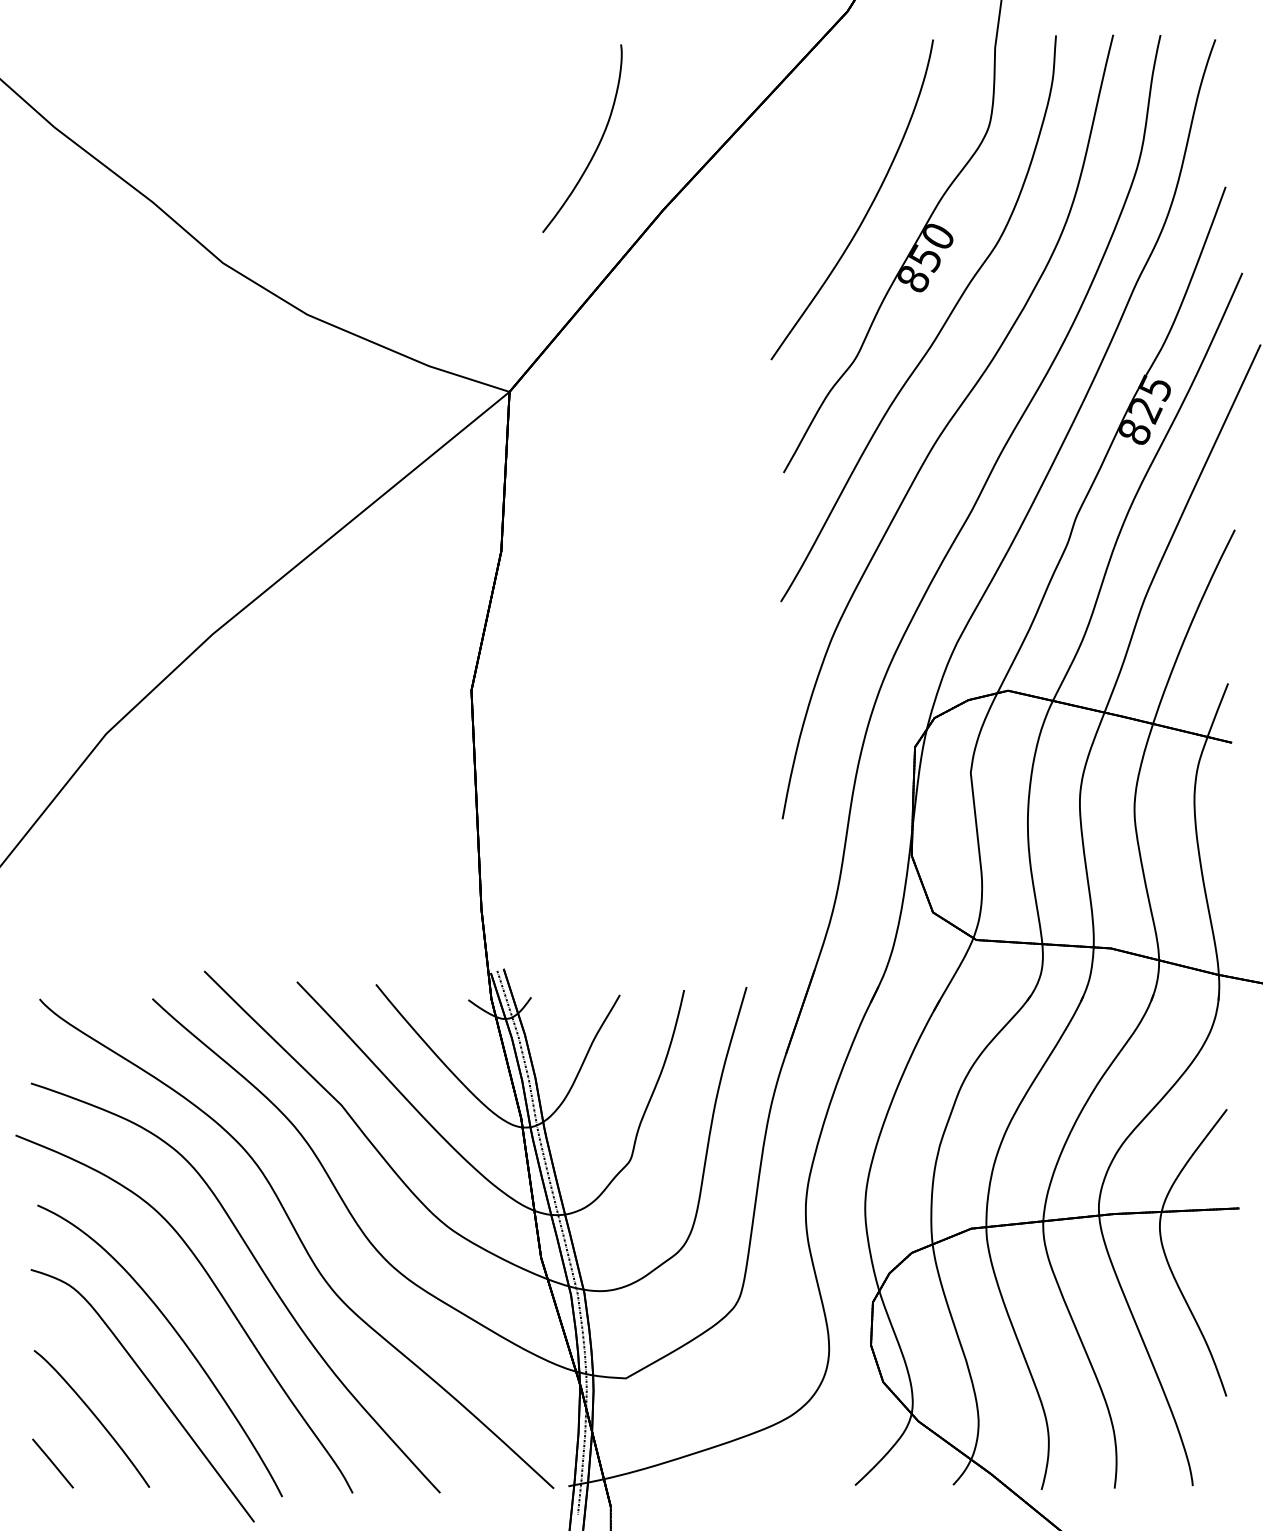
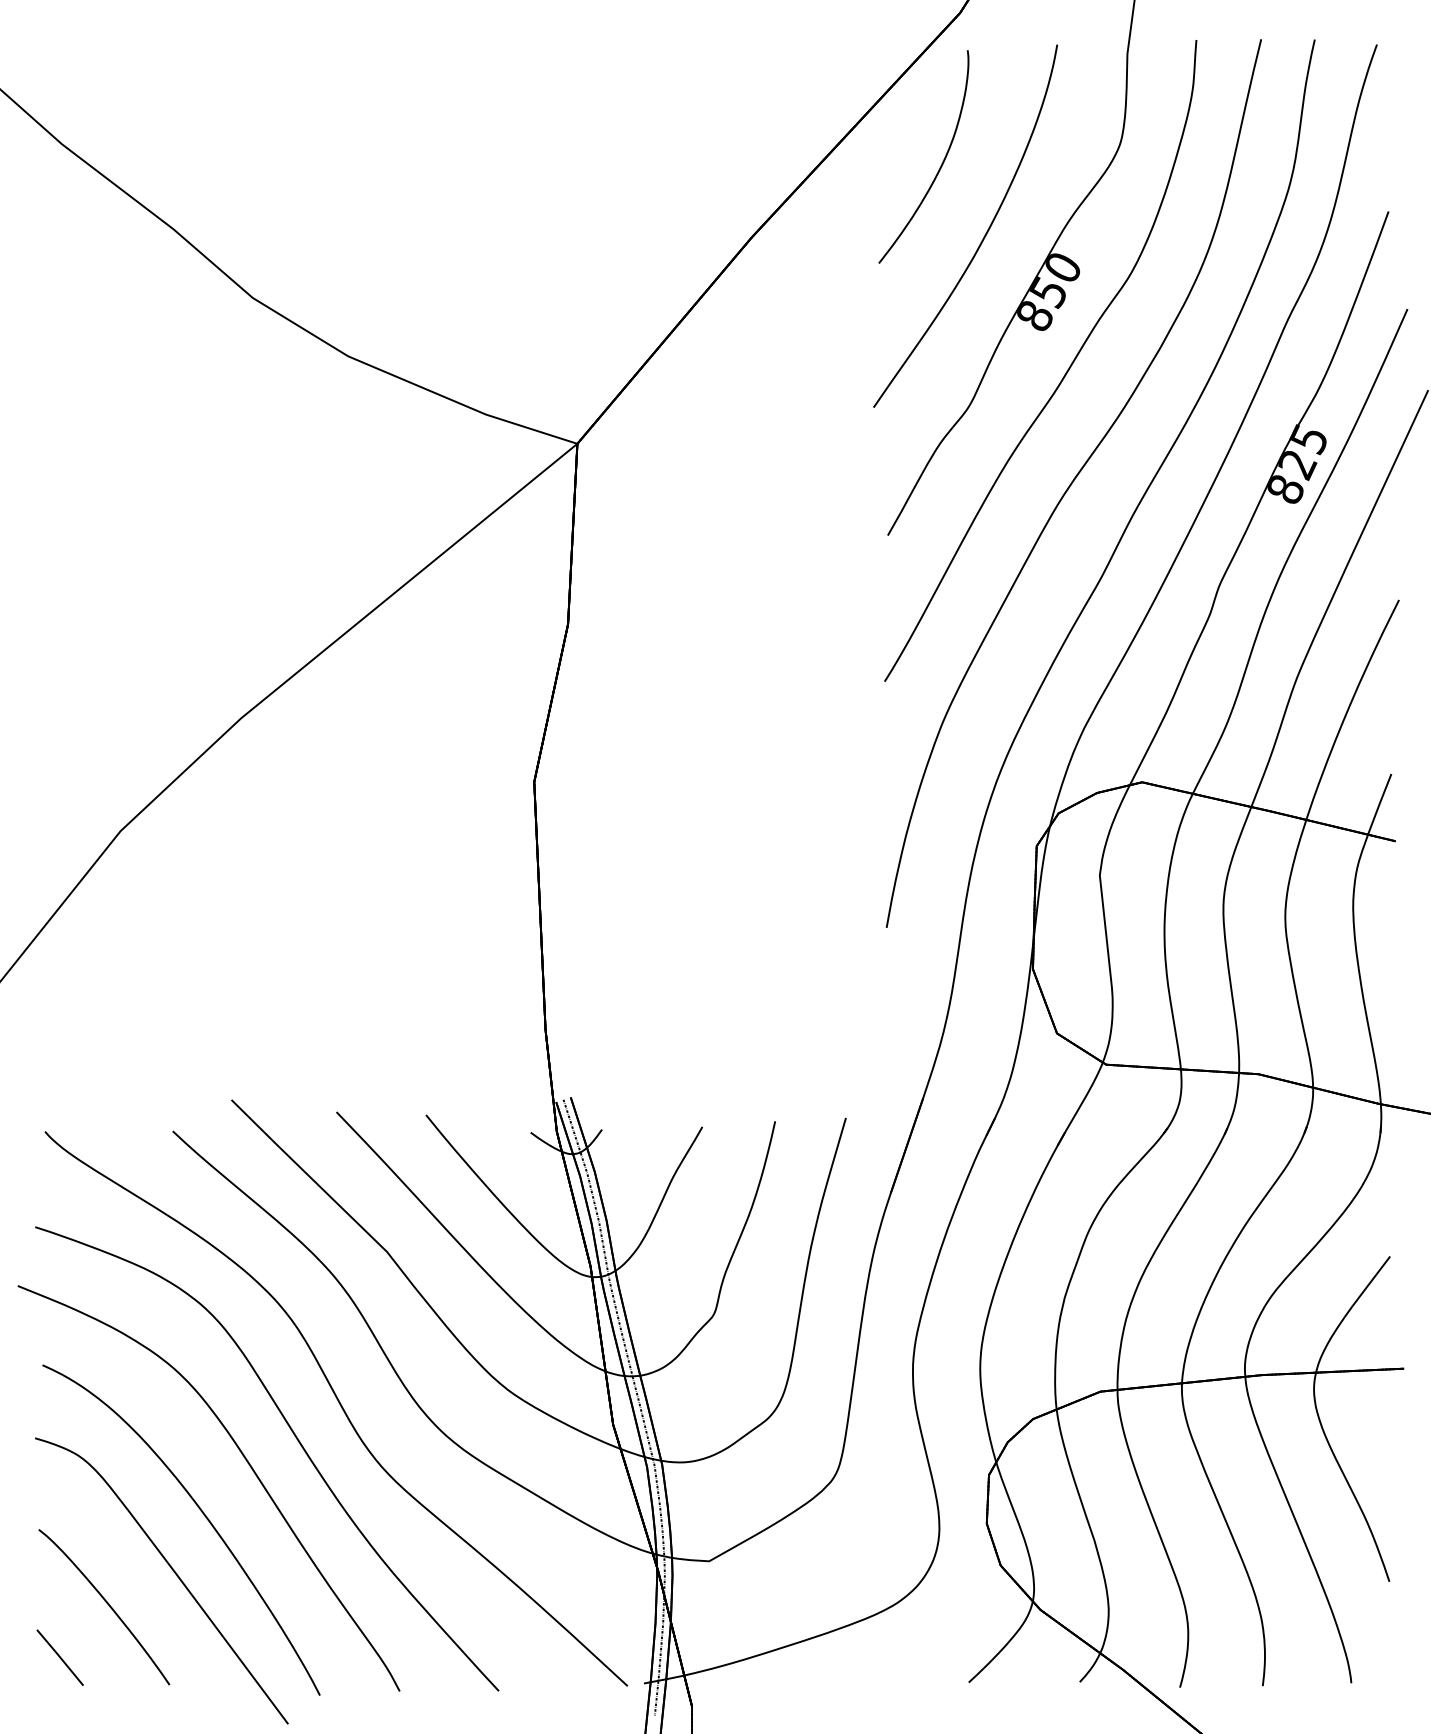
curve: (597, 146) -> (940, 165), moved

